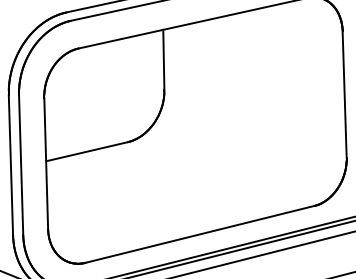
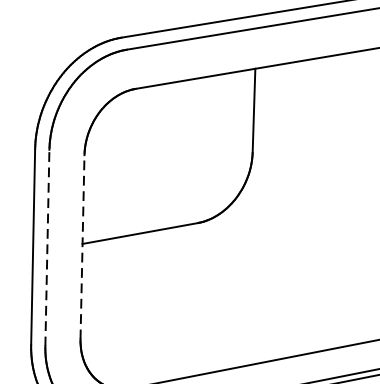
line: (46, 163) -> (82, 247), solid -> dashed
line: (21, 164) -> (47, 246), solid -> dashed

